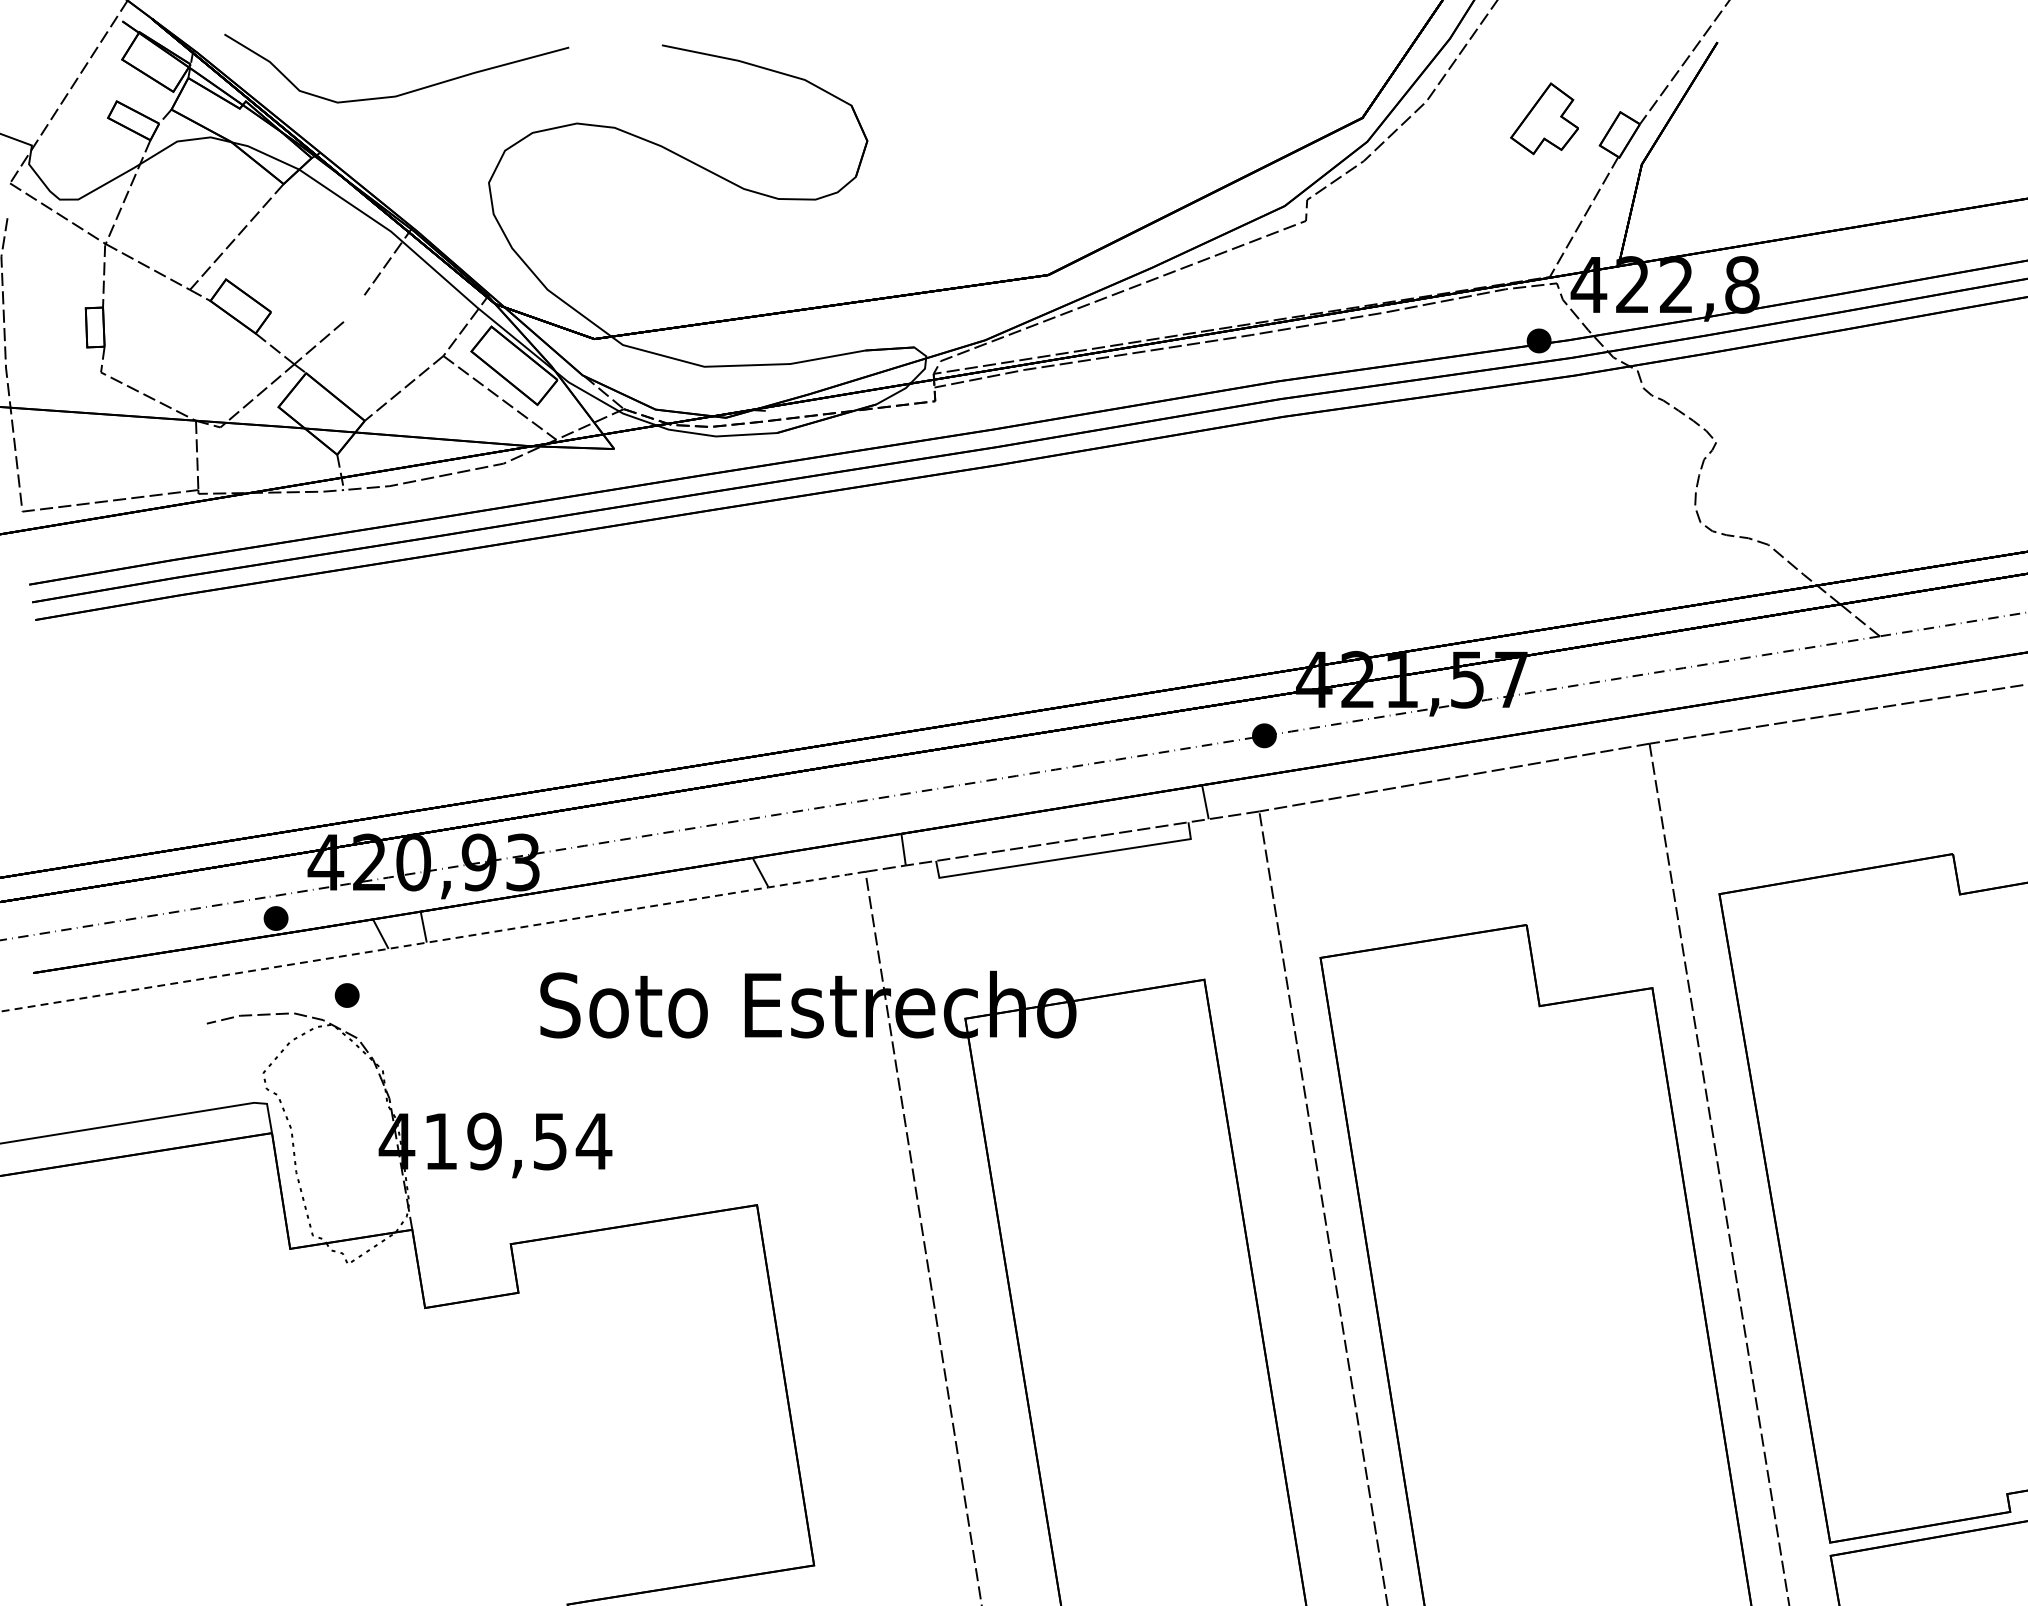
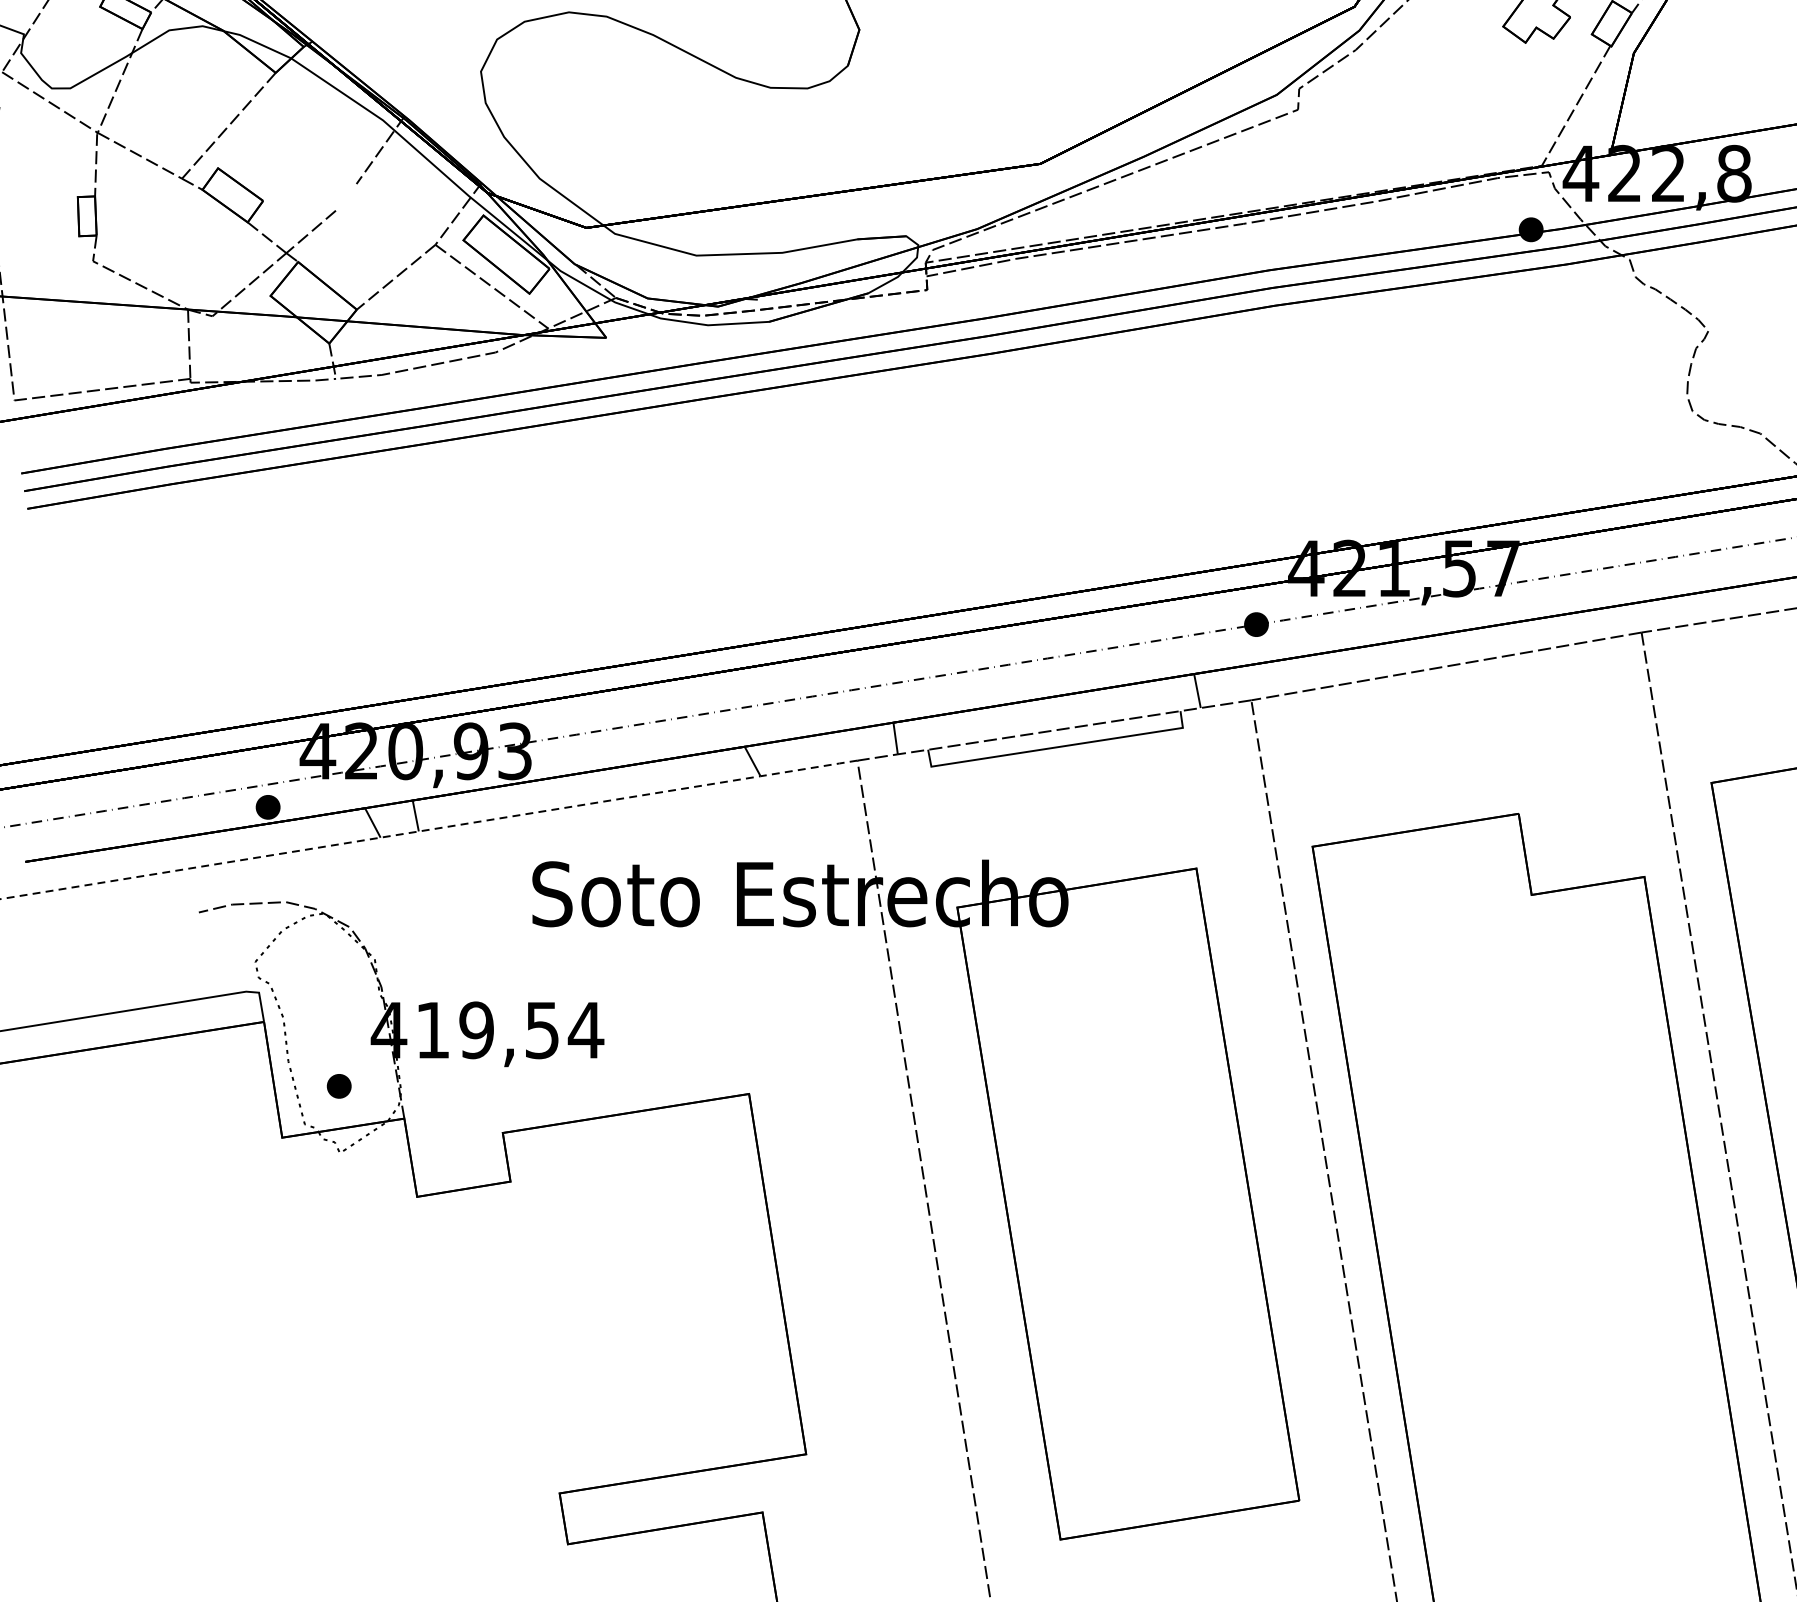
part: (346, 995) -> (338, 1086), moved

